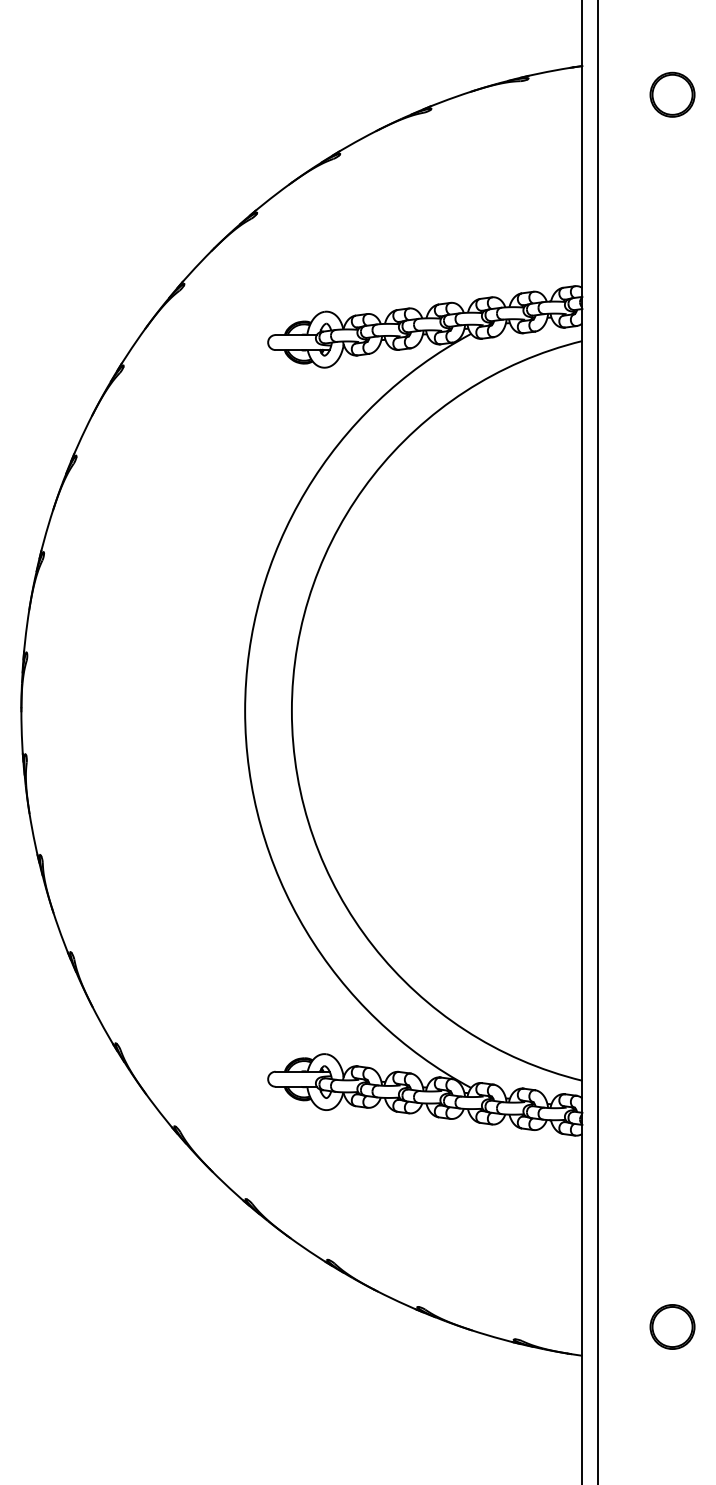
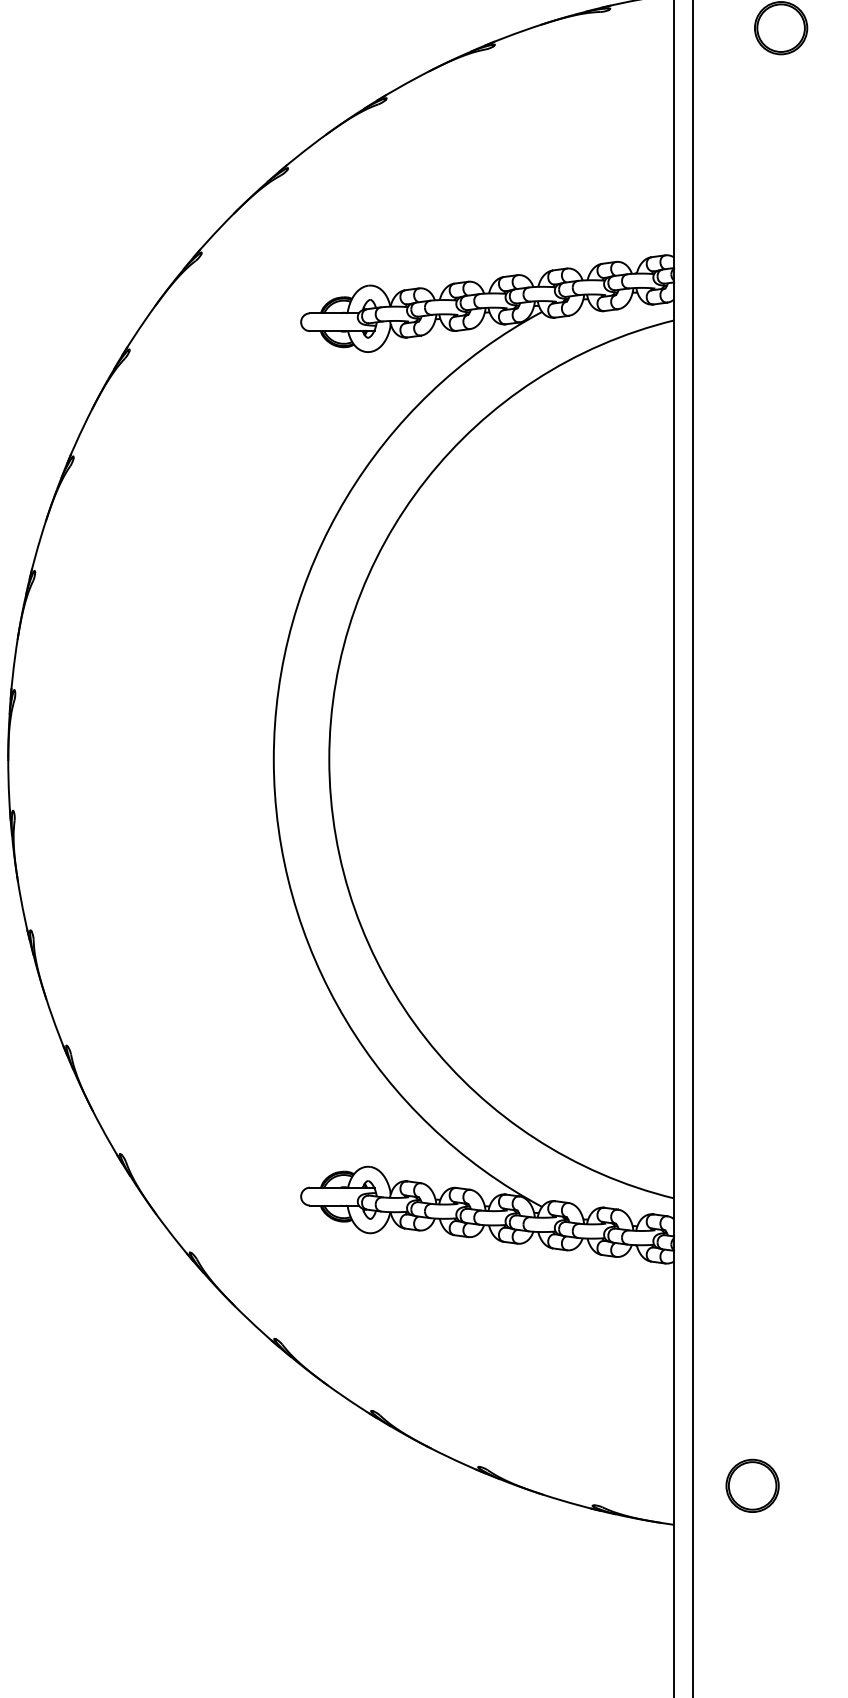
part: (672, 1326) -> (752, 1485), moved

